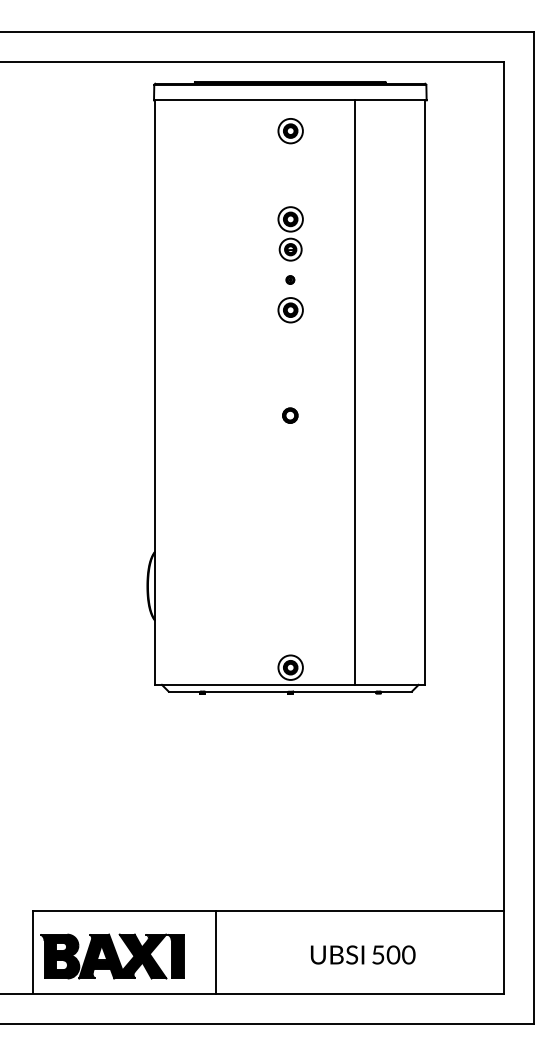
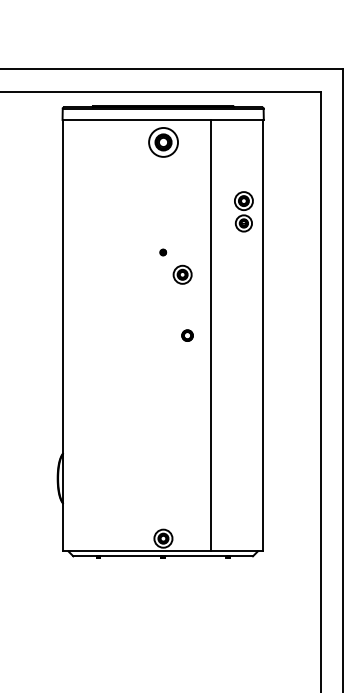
part: (290, 131) -> (163, 142), size x1.6
part: (290, 233) -> (243, 211), moved
part: (290, 310) -> (182, 275), moved
part: (290, 415) -> (187, 335), moved

